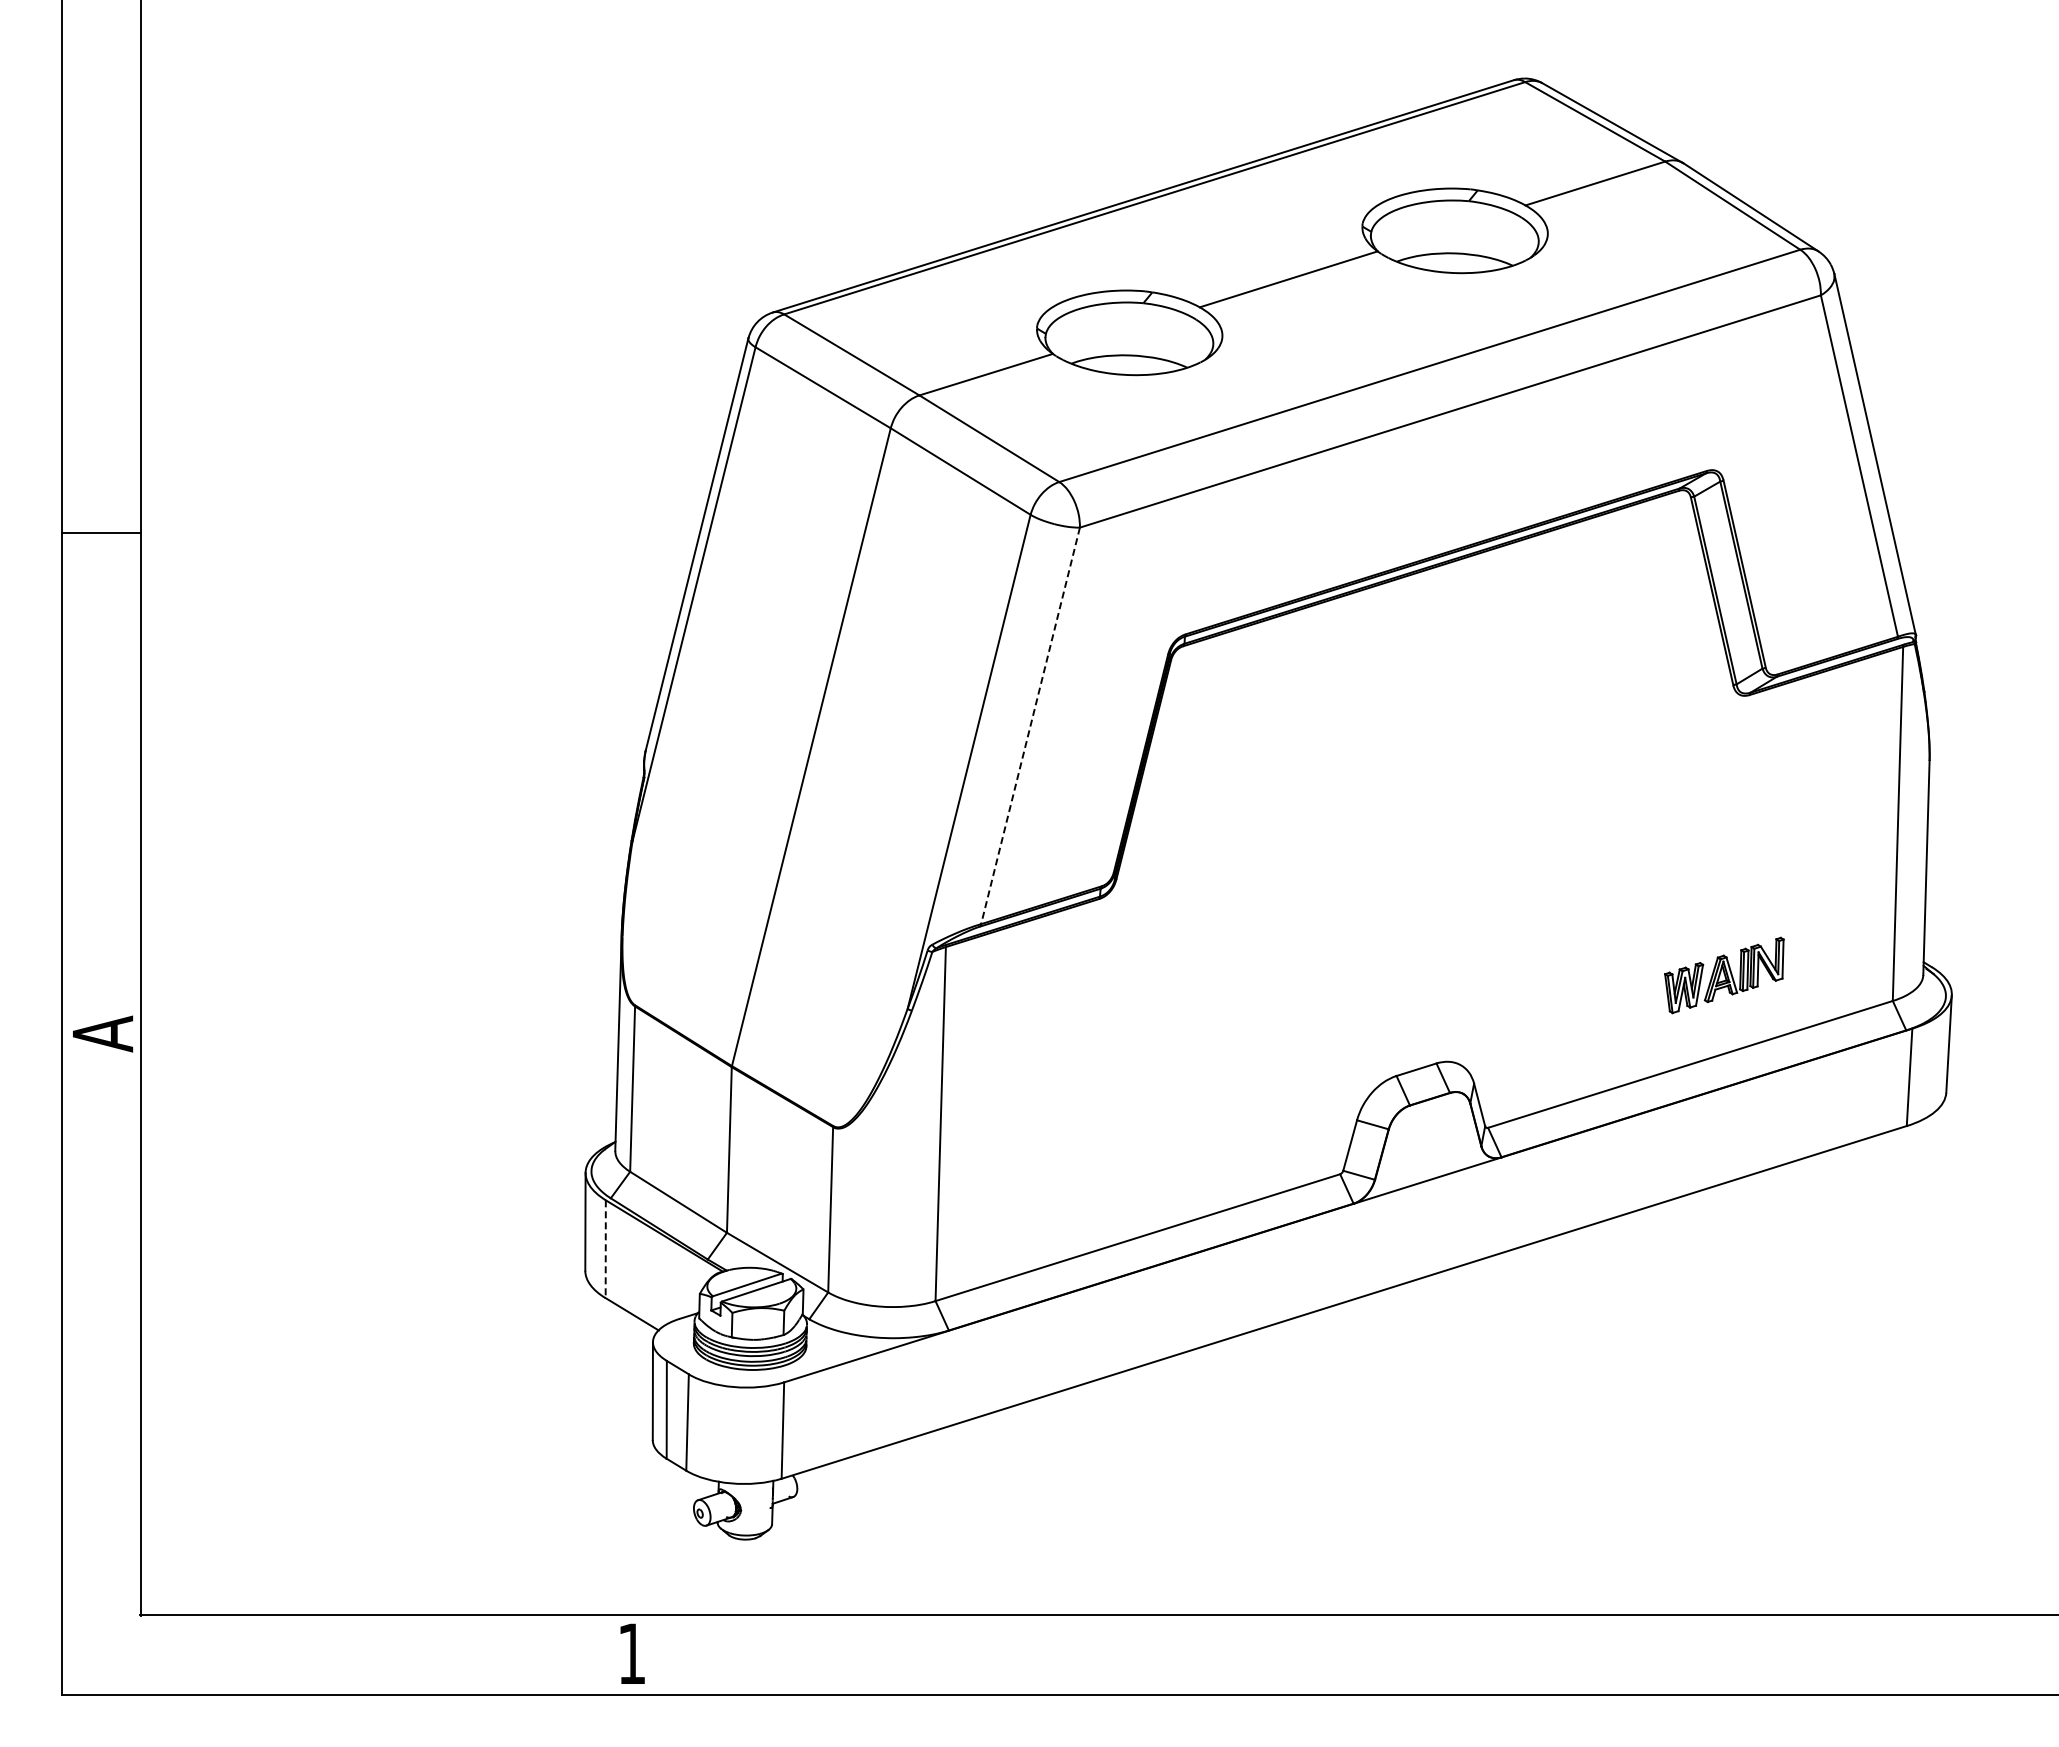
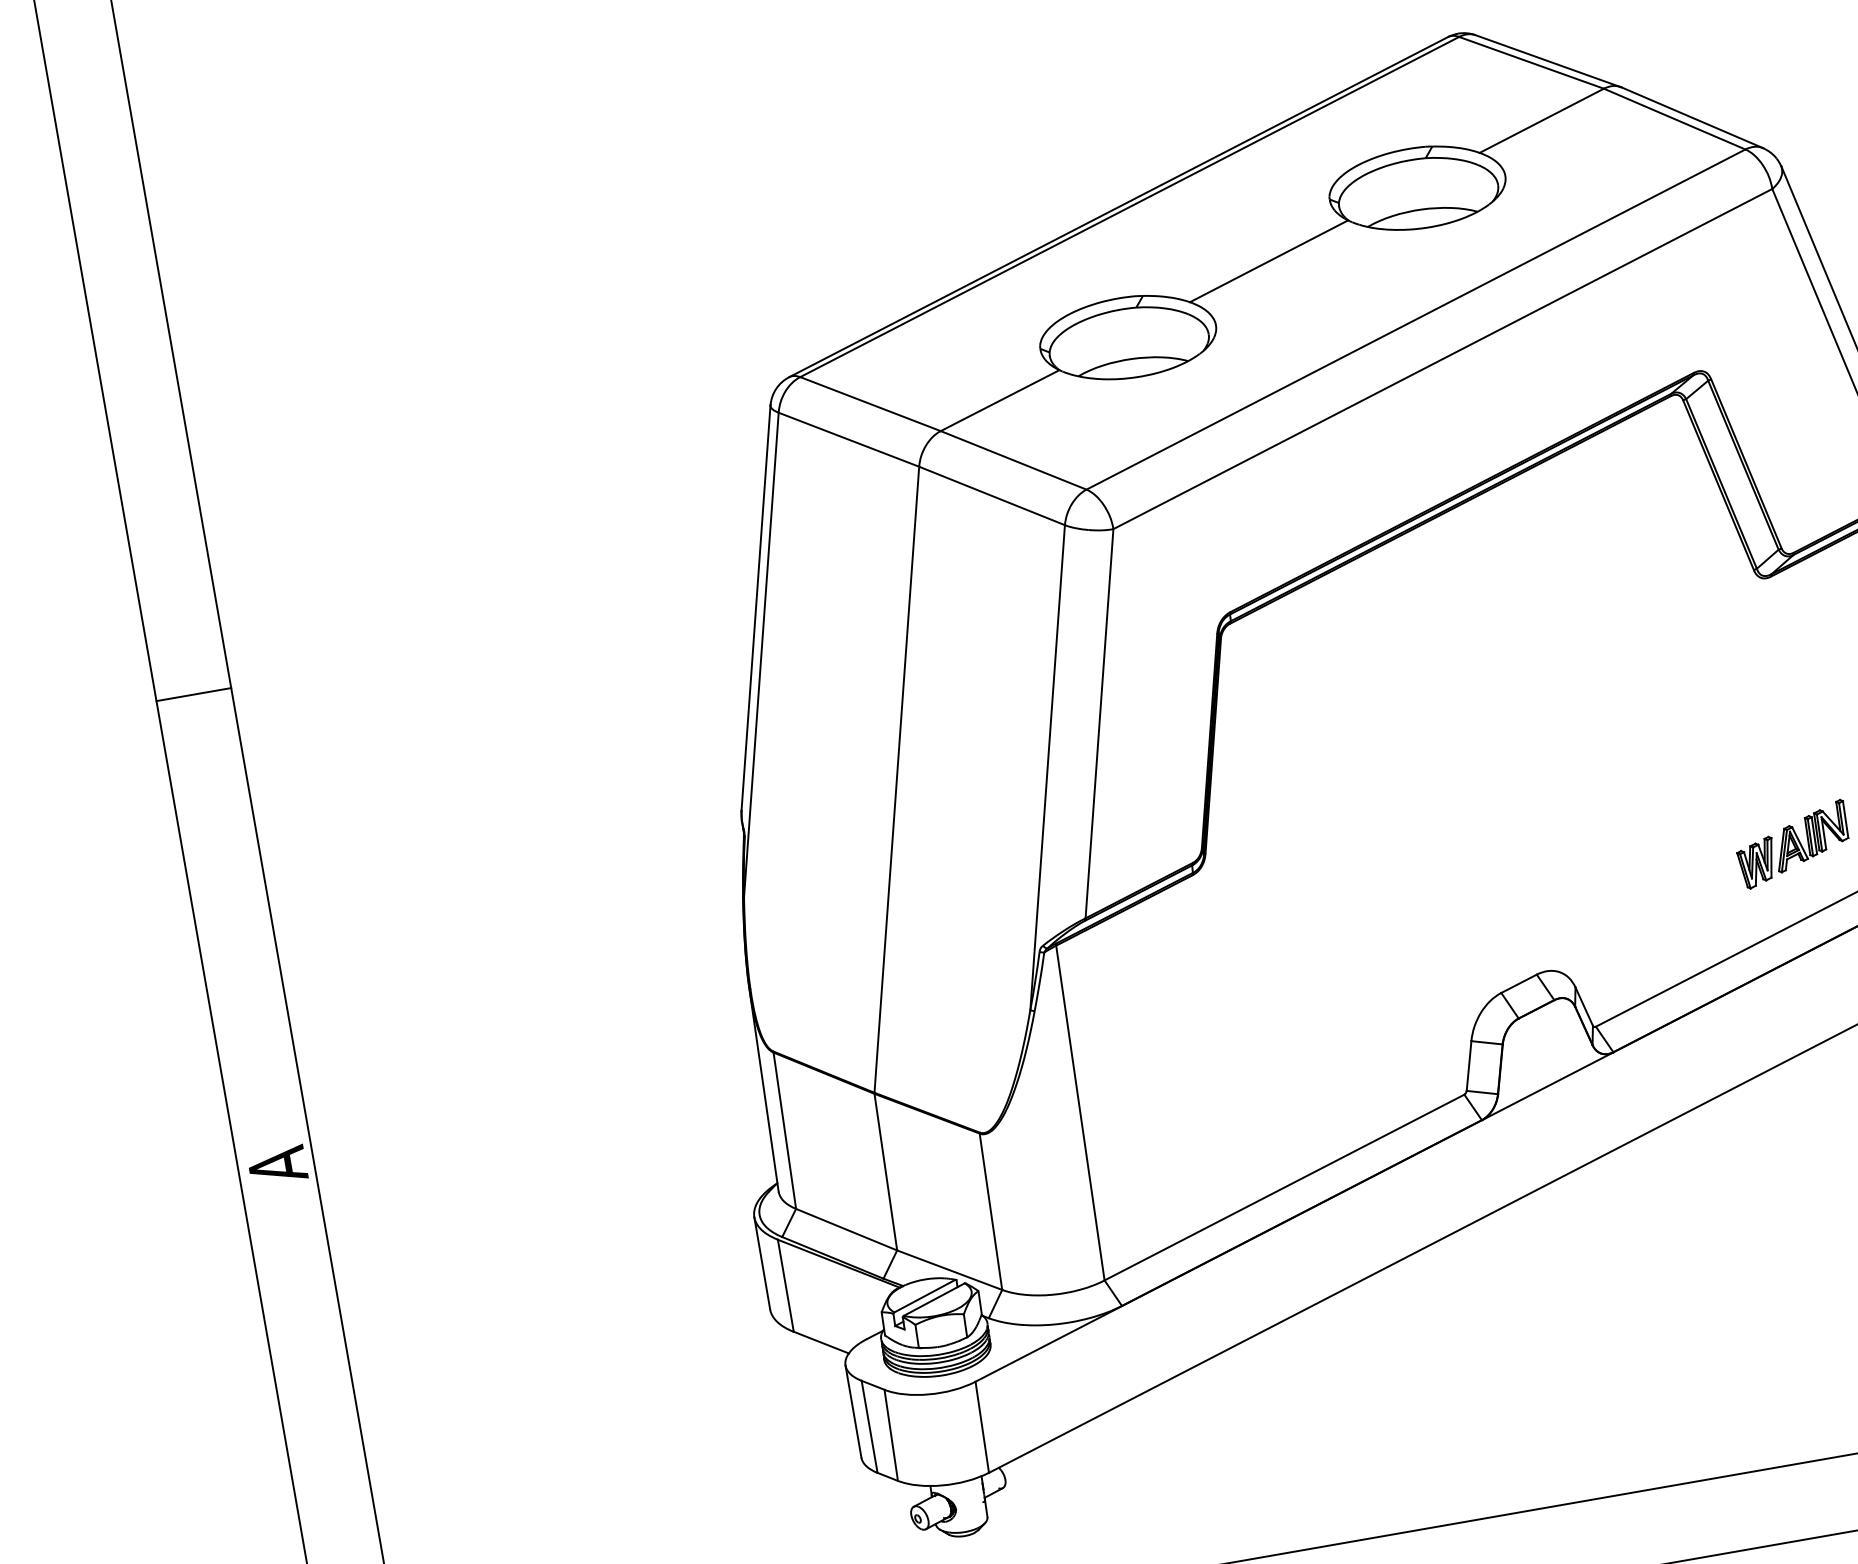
line: (1030, 726) -> (1099, 724), dashed -> solid
line: (605, 1249) -> (785, 1286), dashed -> solid

